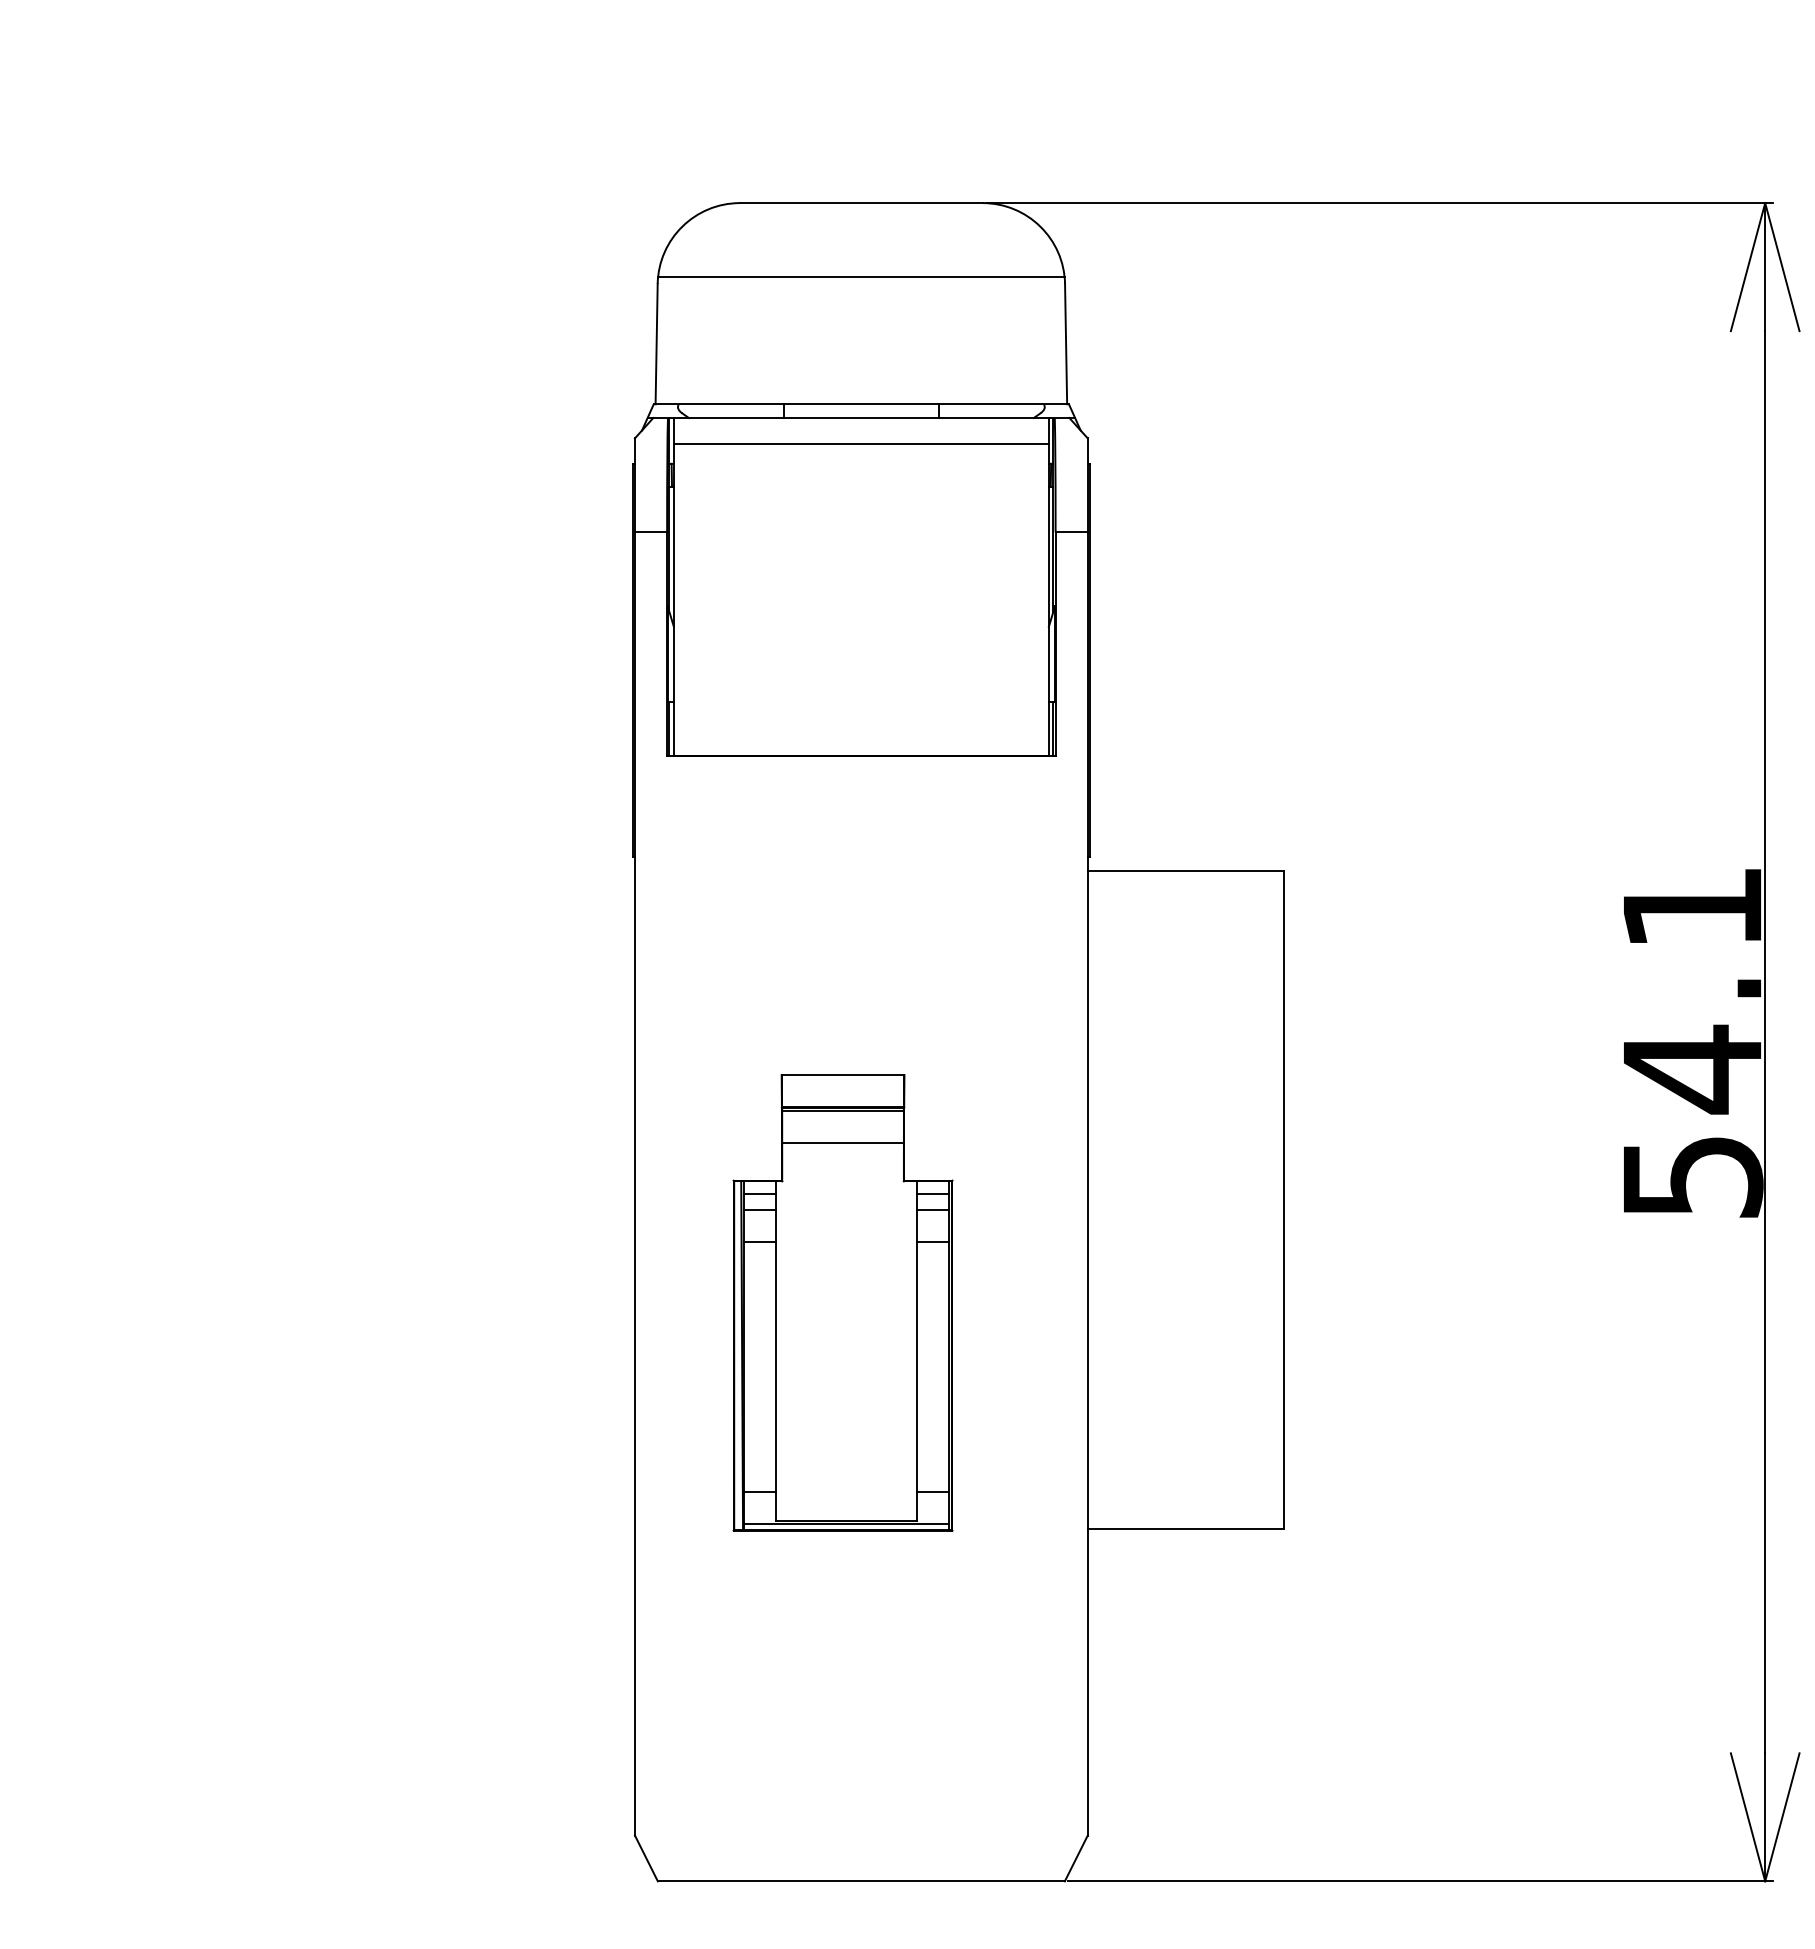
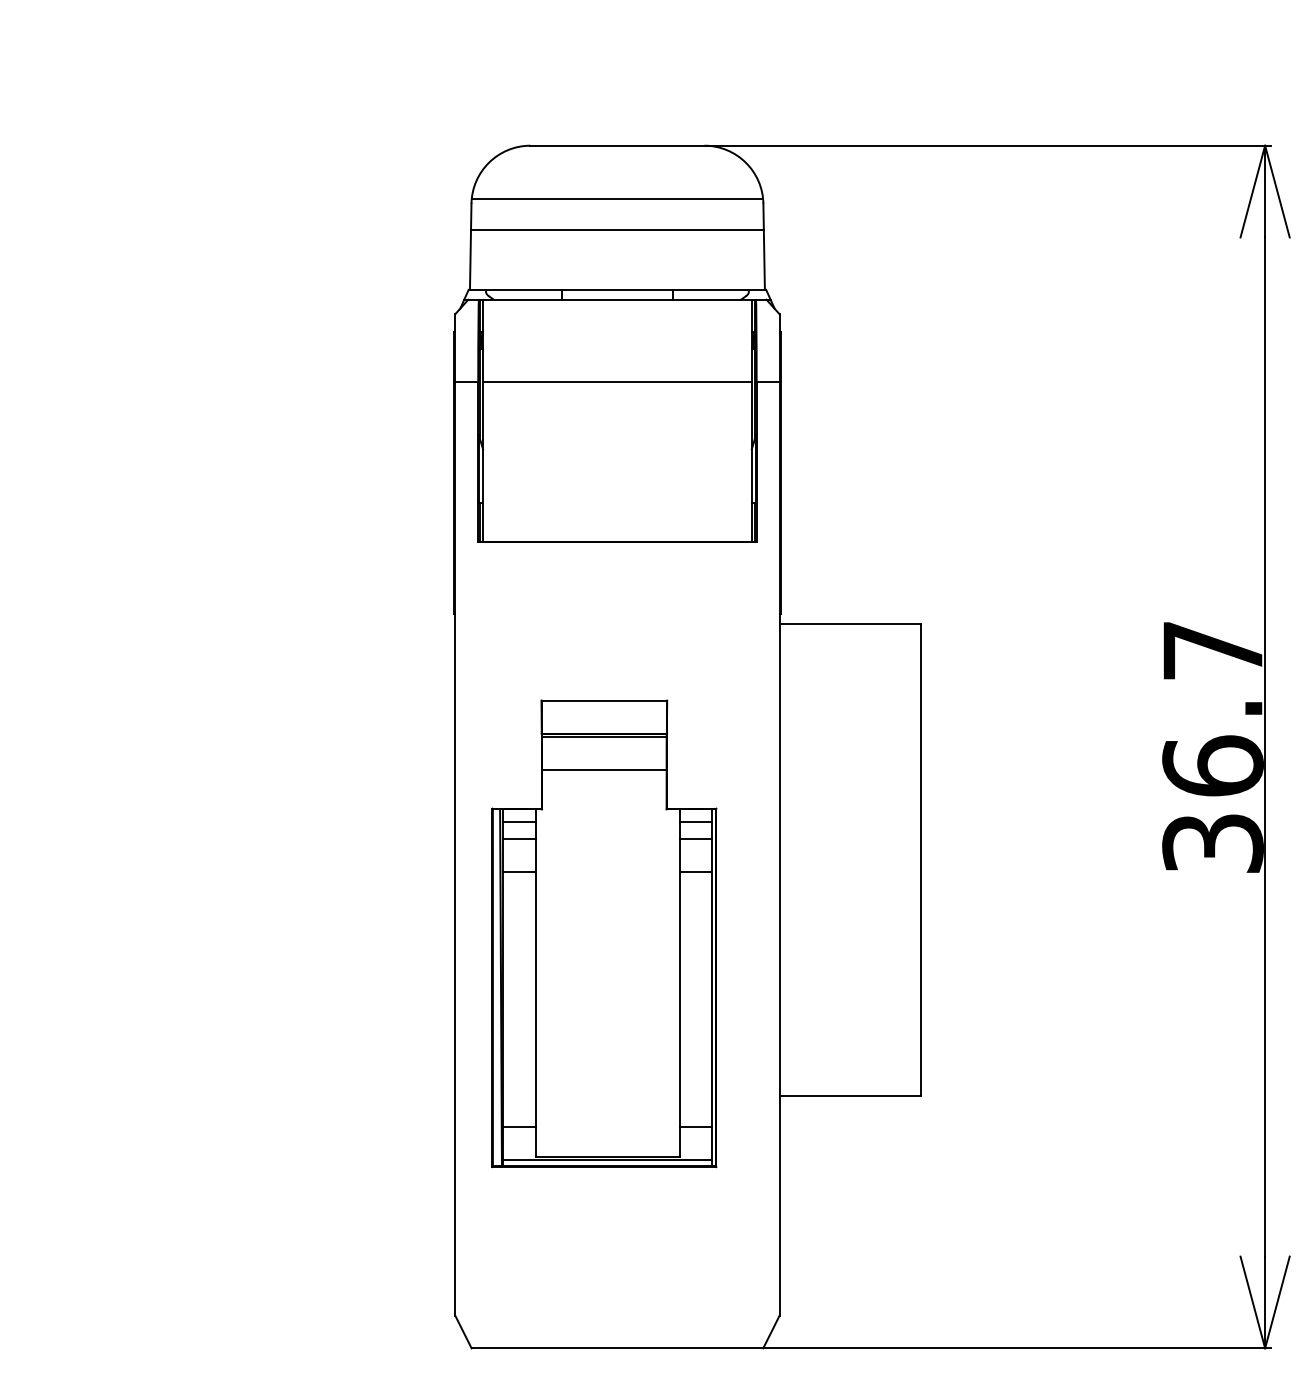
line: (861, 320) -> (617, 229), added
line: (860, 444) -> (616, 381), moved
text: (1692, 1042) -> (1213, 747), 54.1 -> 36.7
part: (842, 1302) -> (603, 933), size x1.43

